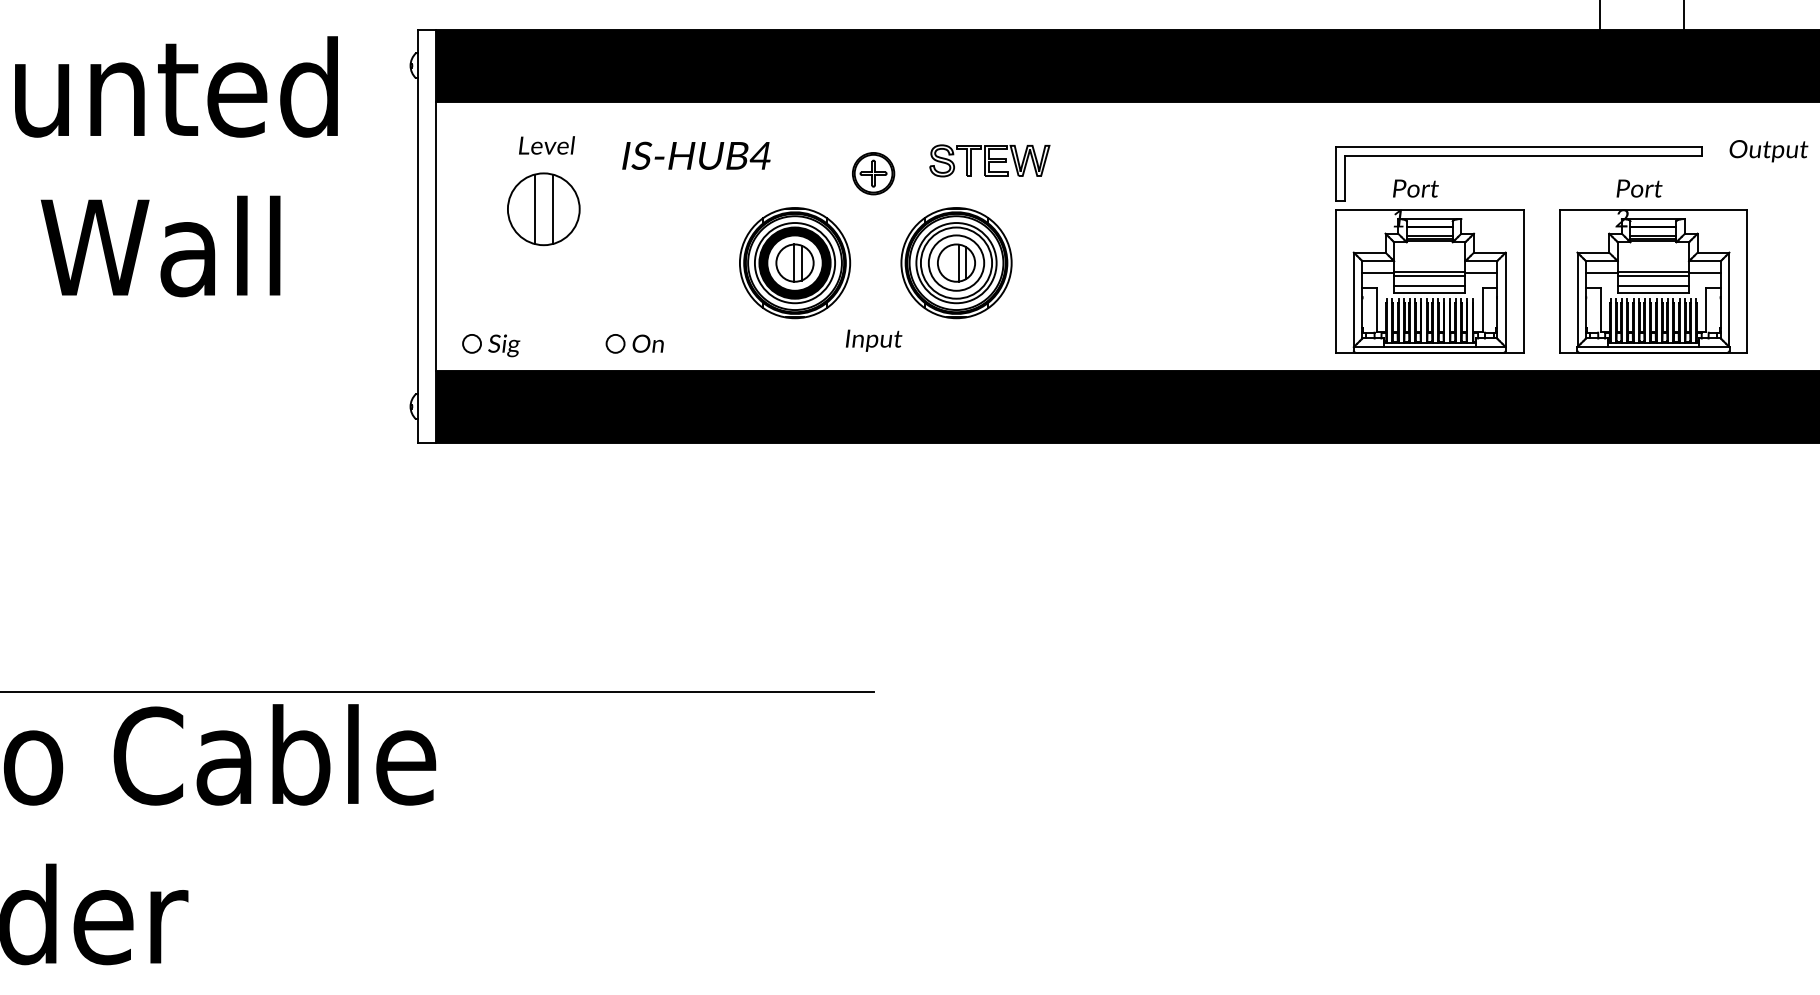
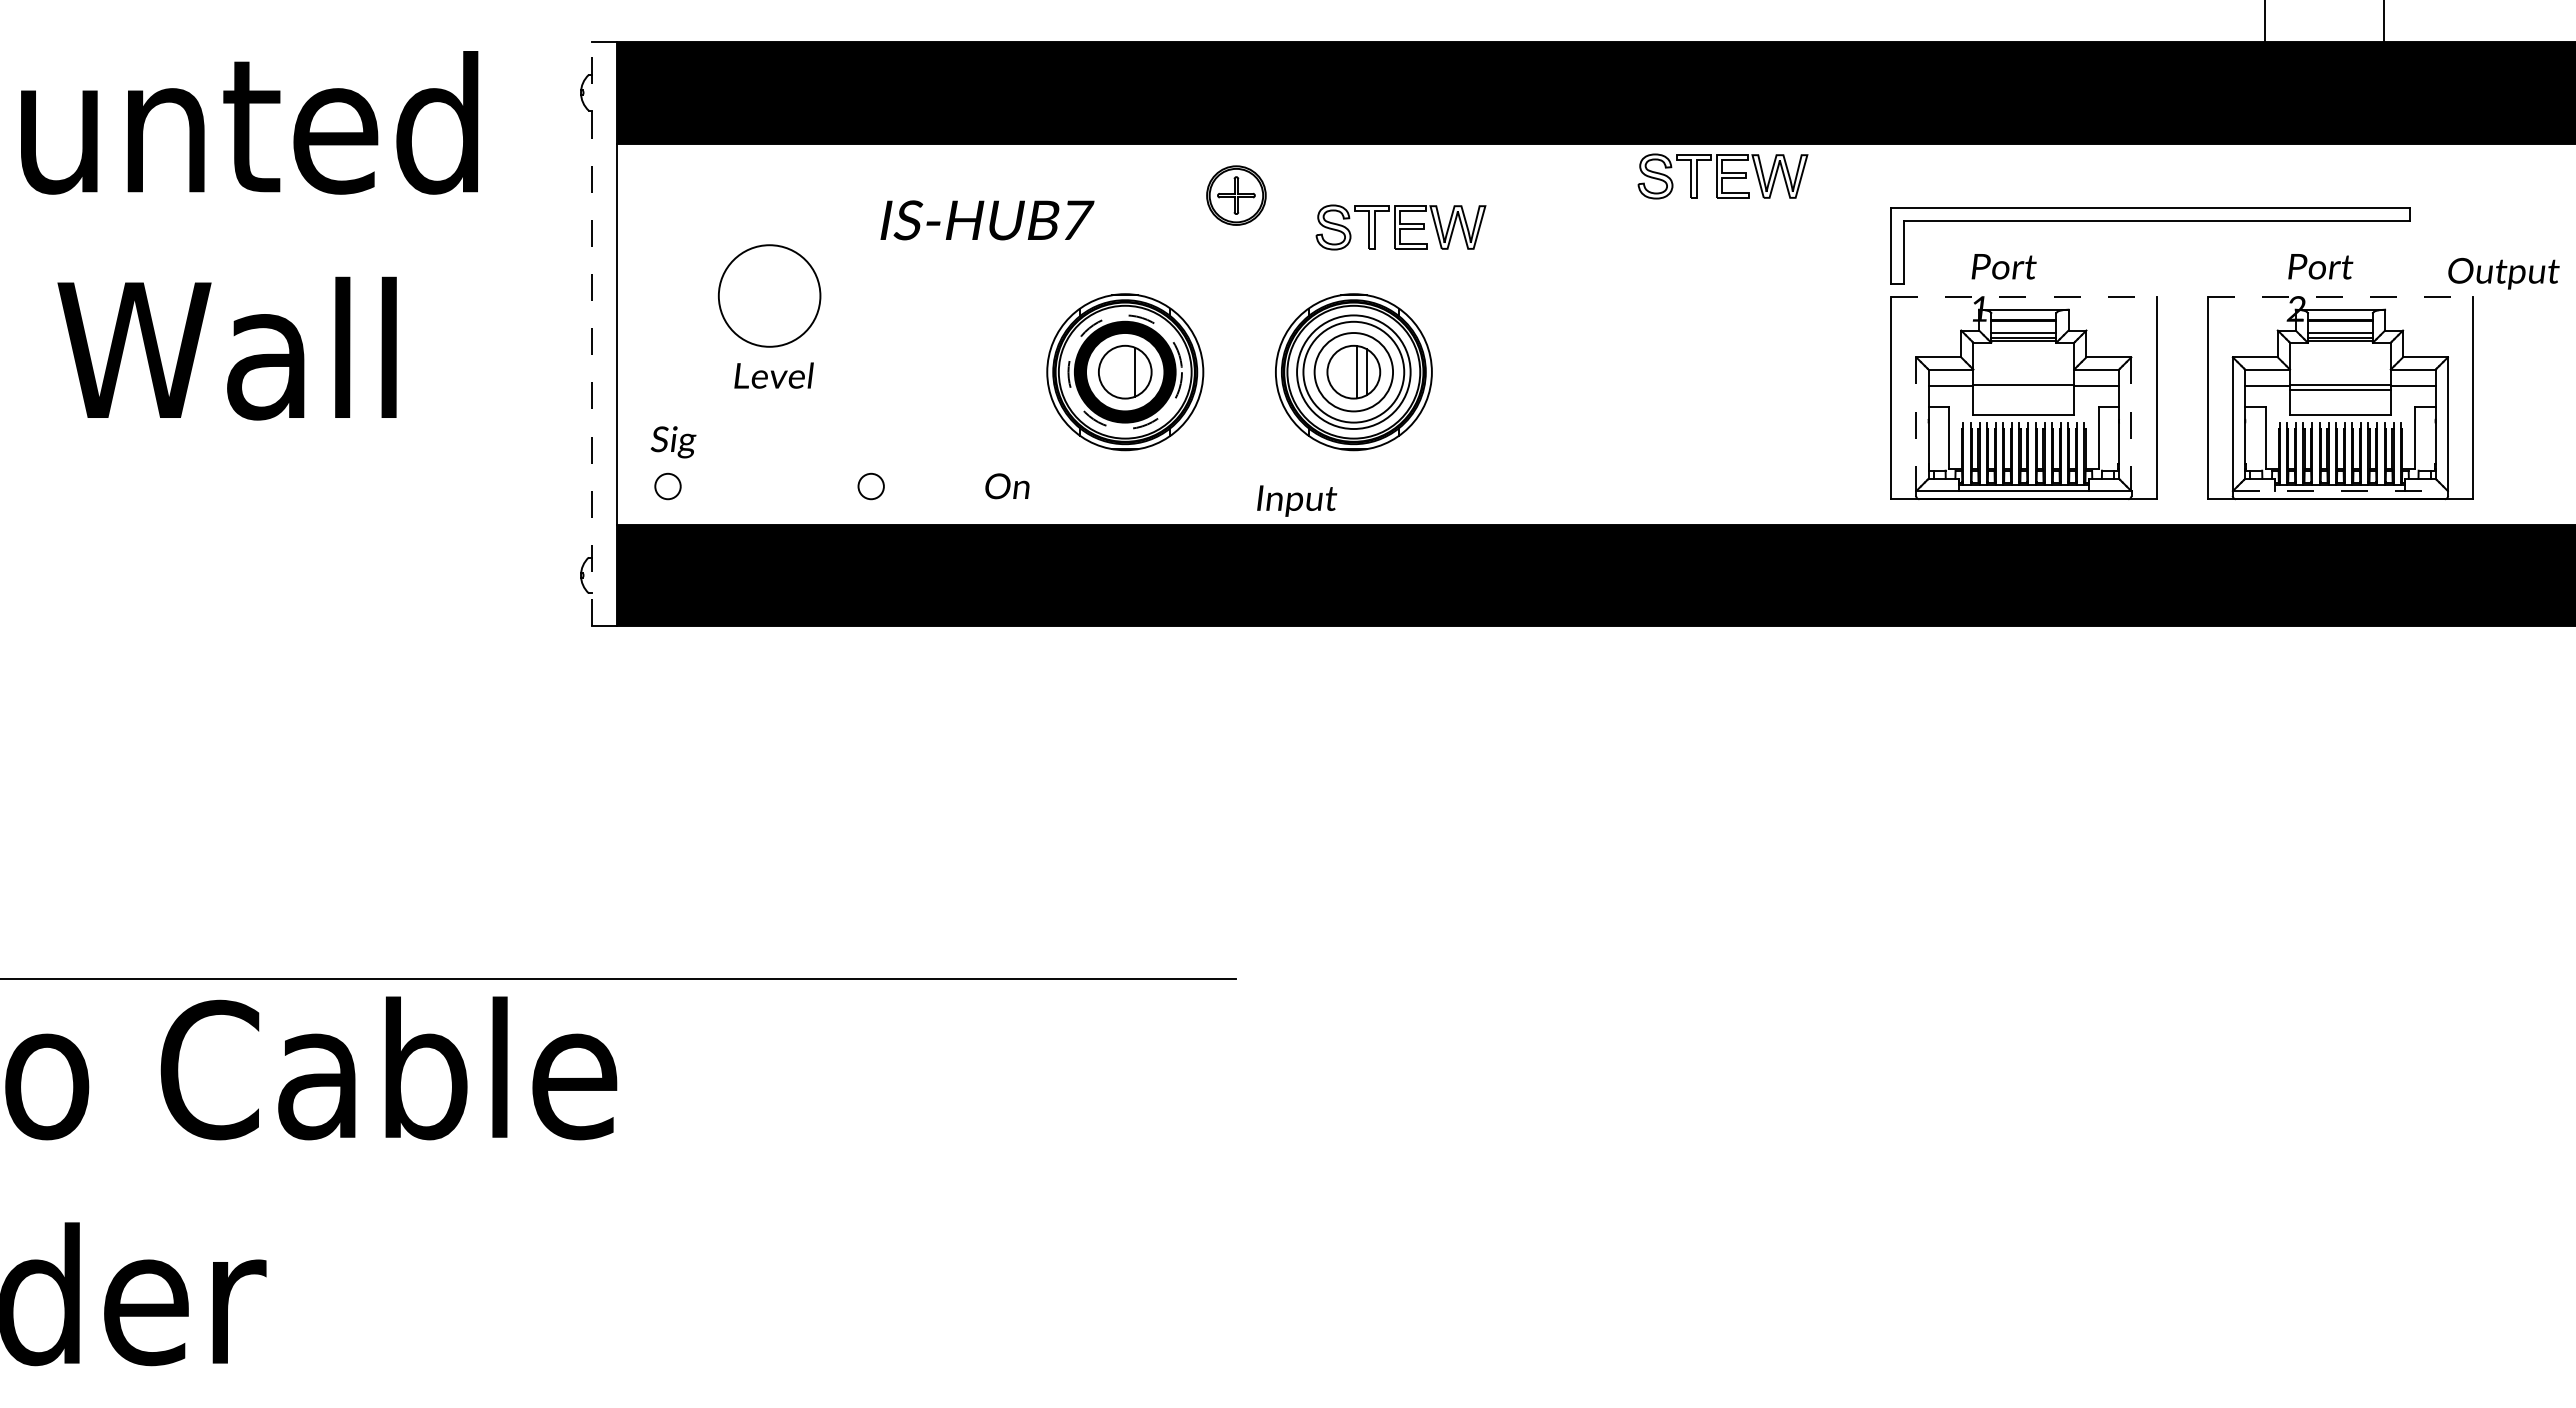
part: (1216, 124) -> (1722, 176), added
text: (546, 145) -> (773, 375), moved
text: (1768, 151) -> (2503, 273), moved
text: (761, 155) -> (1077, 219), IS-HUB4 -> IS-HUB7
part: (873, 173) -> (1236, 195), moved
line: (534, 208) -> (756, 295), removed
line: (552, 208) -> (782, 295), removed
line: (1429, 210) -> (2023, 297), solid -> dashed
line: (1653, 210) -> (2340, 297), solid -> dashed
line: (417, 235) -> (591, 333), solid -> dashed
line: (794, 262) -> (1124, 371), removed
circle: (795, 263) -> (1125, 372), solid -> dashed
line: (1429, 276) -> (2023, 390), removed
line: (1429, 286) -> (2023, 405), removed
line: (1653, 286) -> (2340, 405), removed
line: (1353, 300) -> (1916, 424), solid -> dashed
line: (1505, 300) -> (2131, 424), solid -> dashed
text: (874, 340) -> (1297, 500), moved
text: (648, 343) -> (1007, 486), moved
text: (504, 345) -> (673, 442), moved
line: (1653, 347) -> (2340, 491), solid -> dashed

